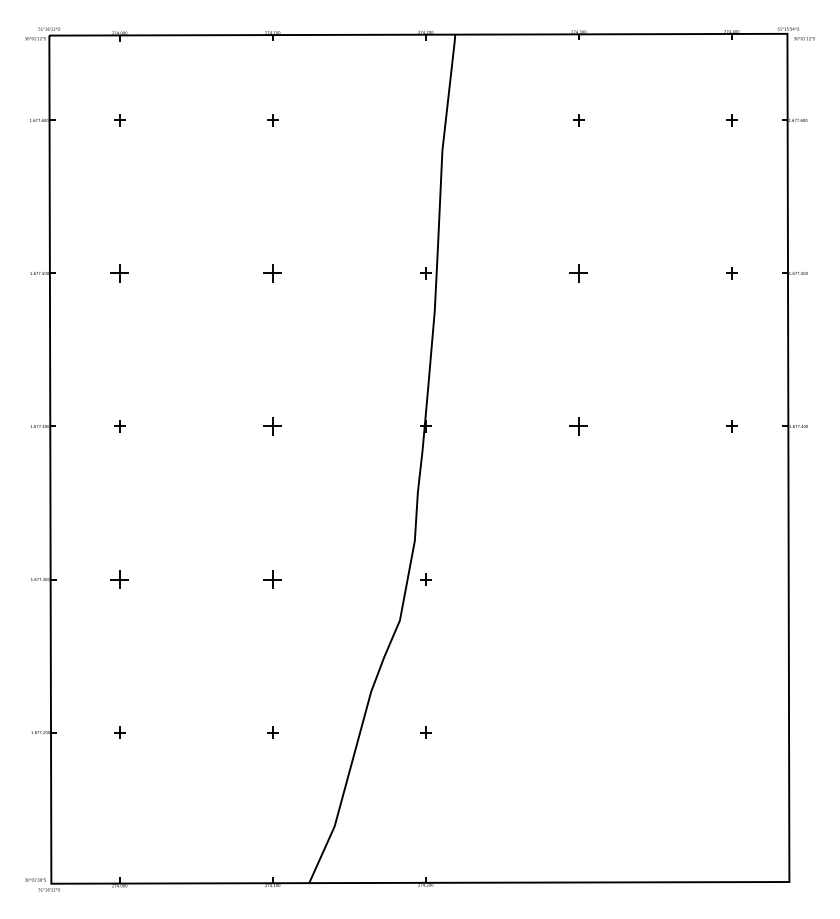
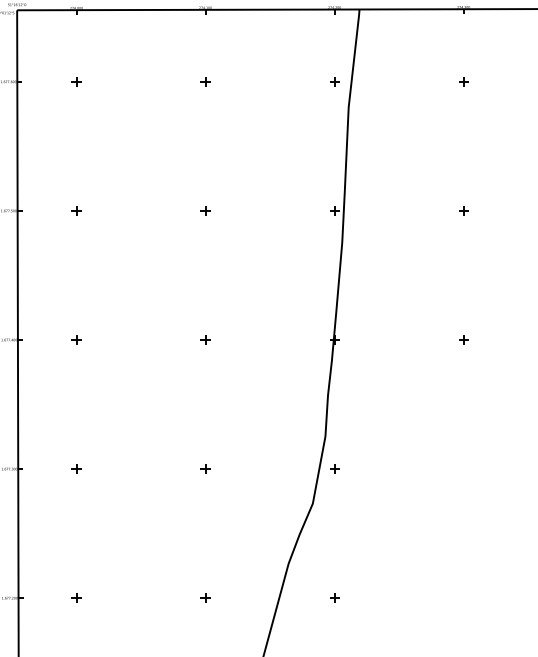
part: (425, 120) -> (334, 81), added
part: (119, 273) -> (76, 210), size x0.62
part: (272, 273) -> (205, 210), size x0.62
part: (578, 273) -> (463, 210), size x0.62
part: (272, 426) -> (205, 340), size x0.62
part: (578, 426) -> (463, 340), size x0.62
part: (119, 579) -> (76, 469), size x0.62
part: (272, 579) -> (205, 469), size x0.62

